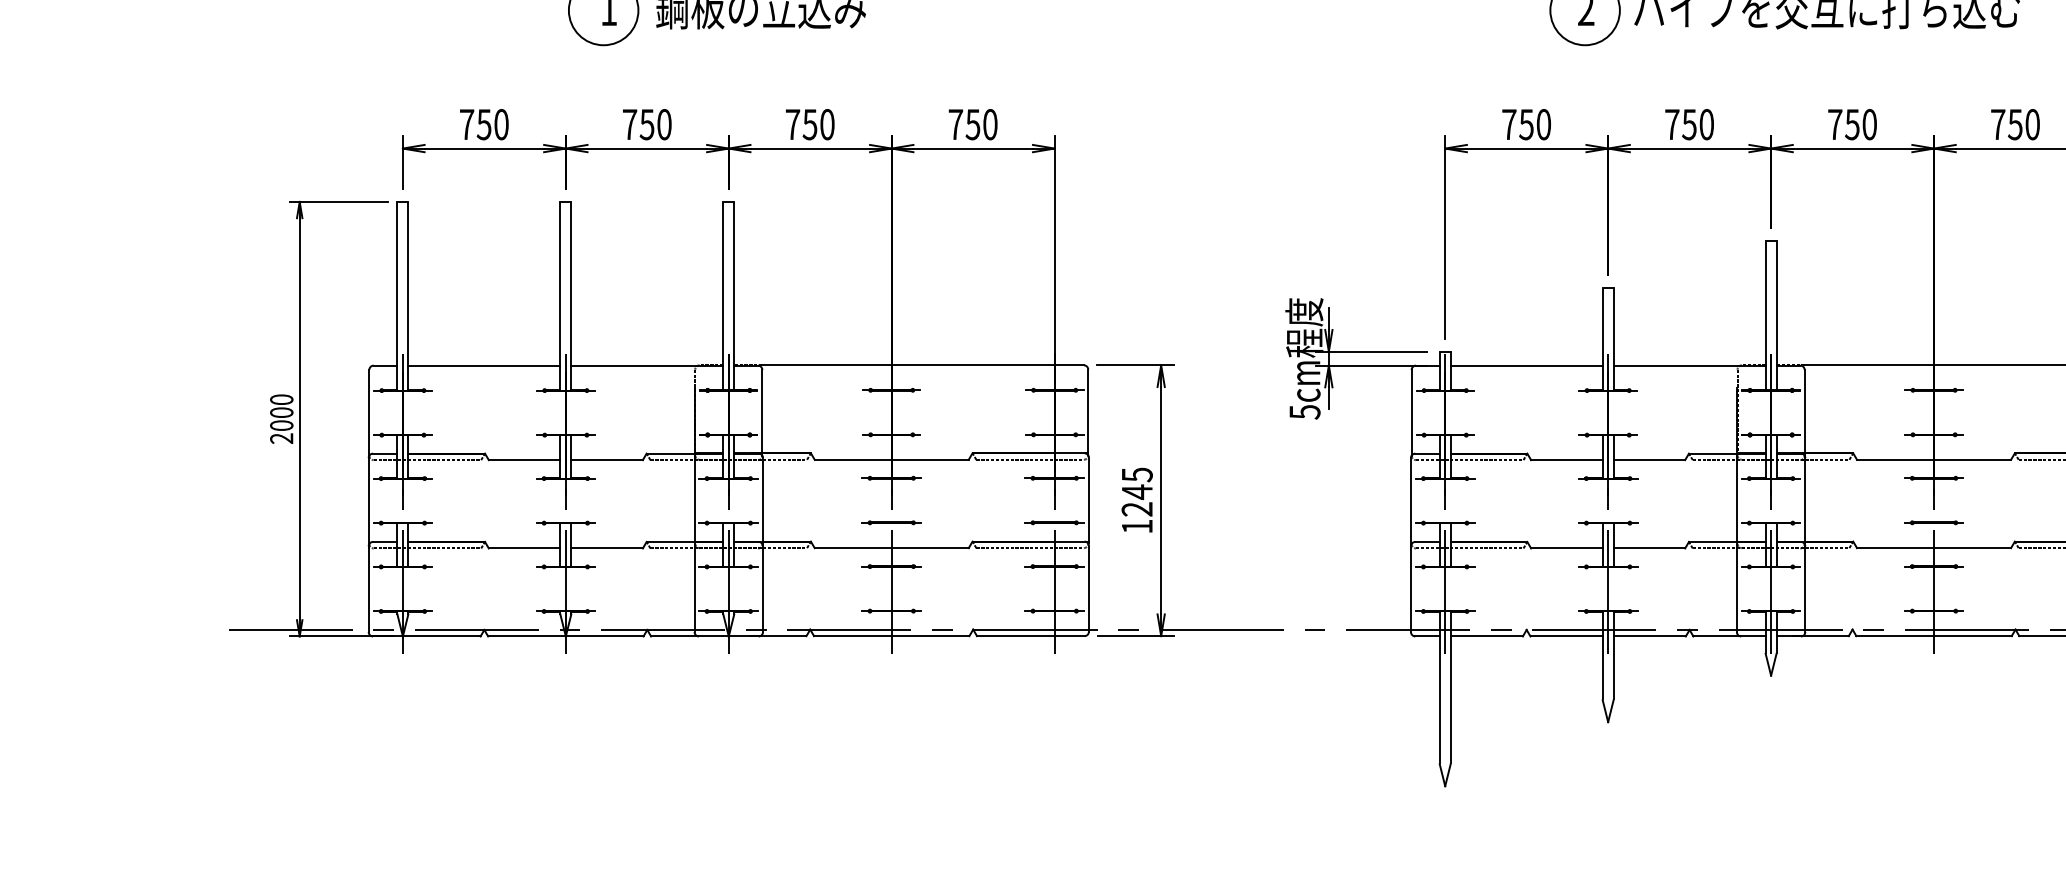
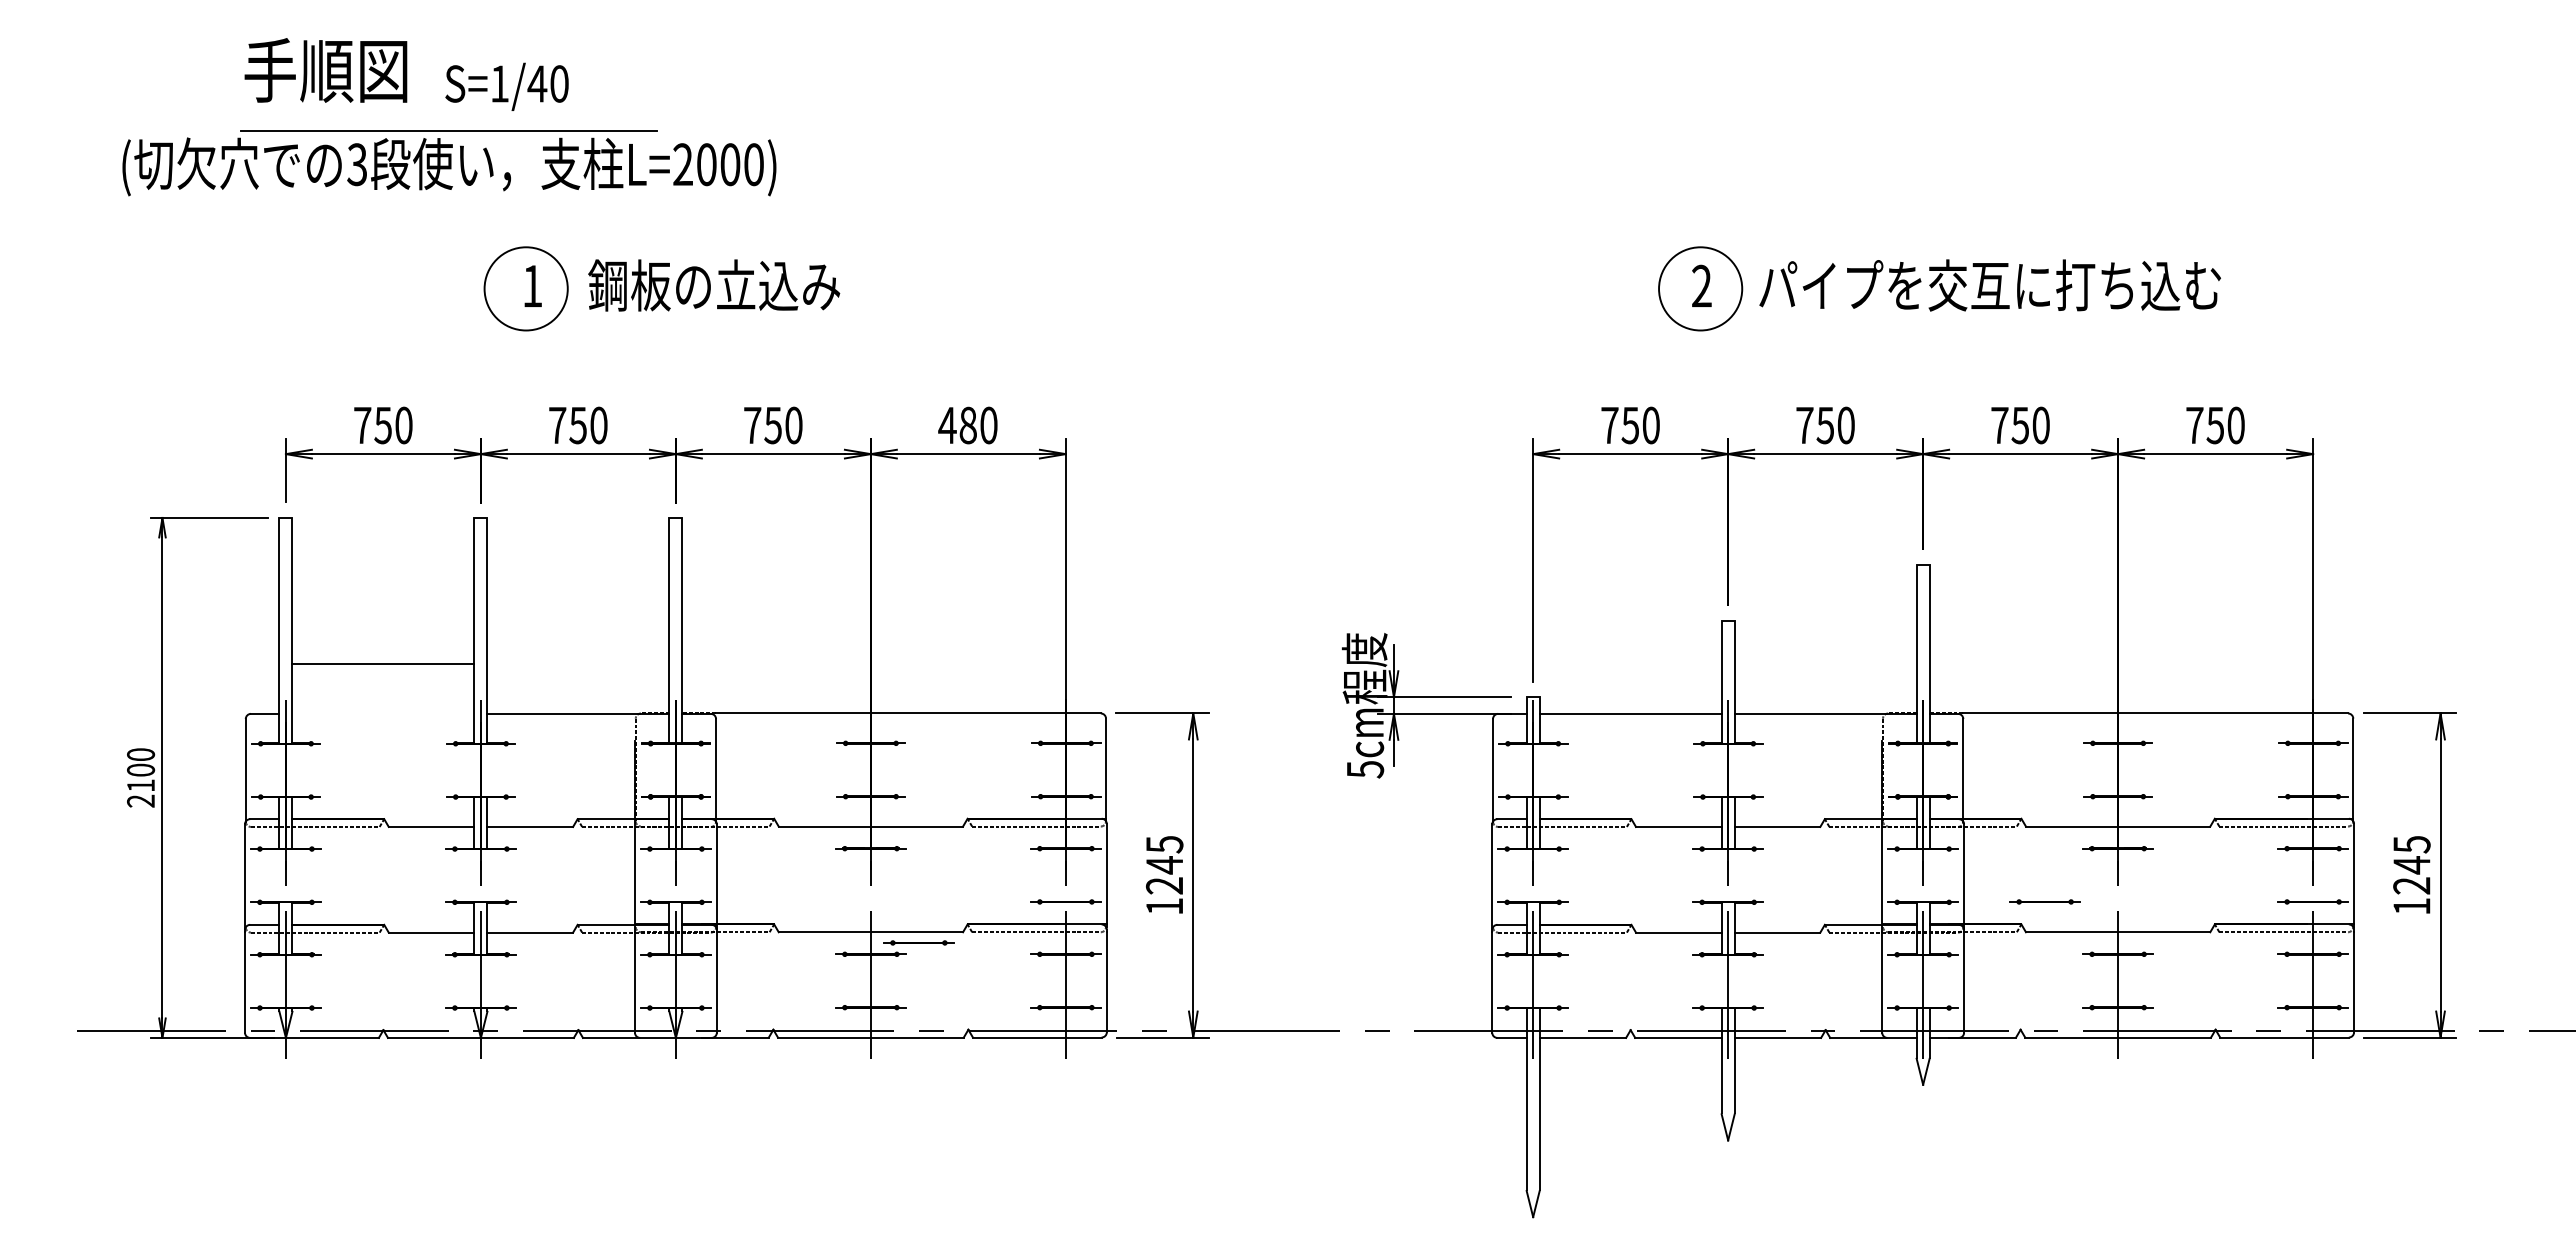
text: (964, 124) -> (957, 425), 750 -> 480
line: (484, 365) -> (383, 663), moved
text: (282, 425) -> (141, 785), 2000 -> 2100
part: (891, 522) -> (918, 942), moved
part: (1933, 522) -> (2044, 901), moved

